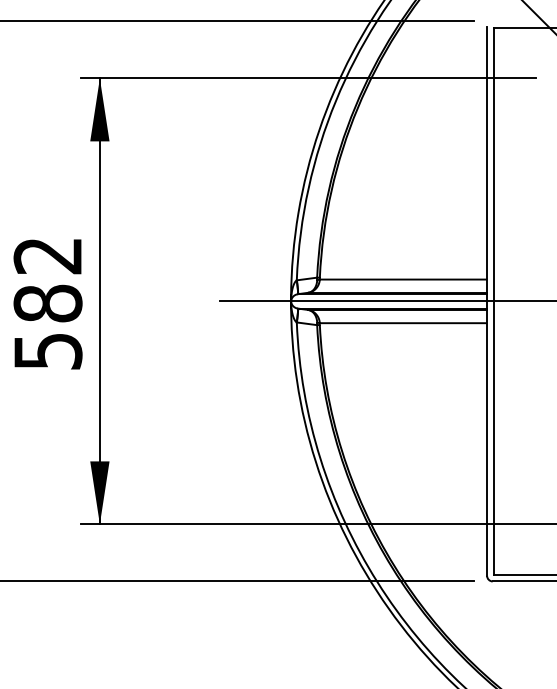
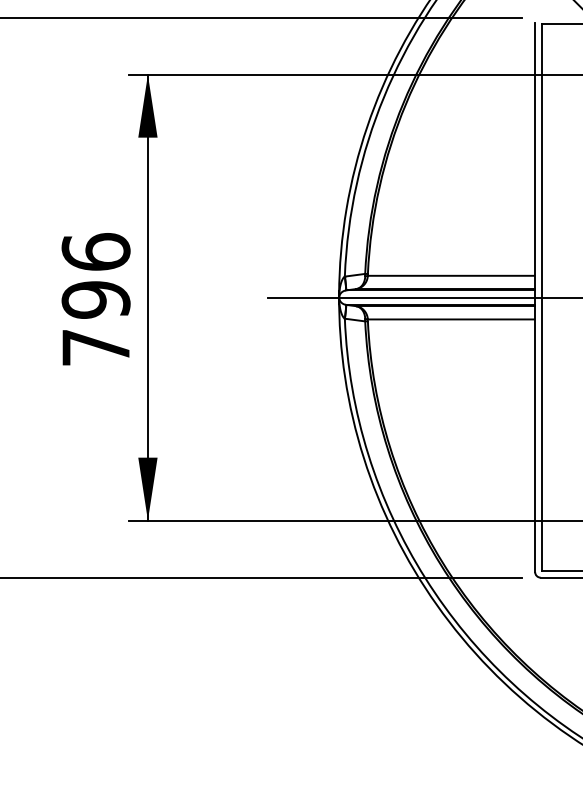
text: (47, 303) -> (95, 299), 582 -> 796

